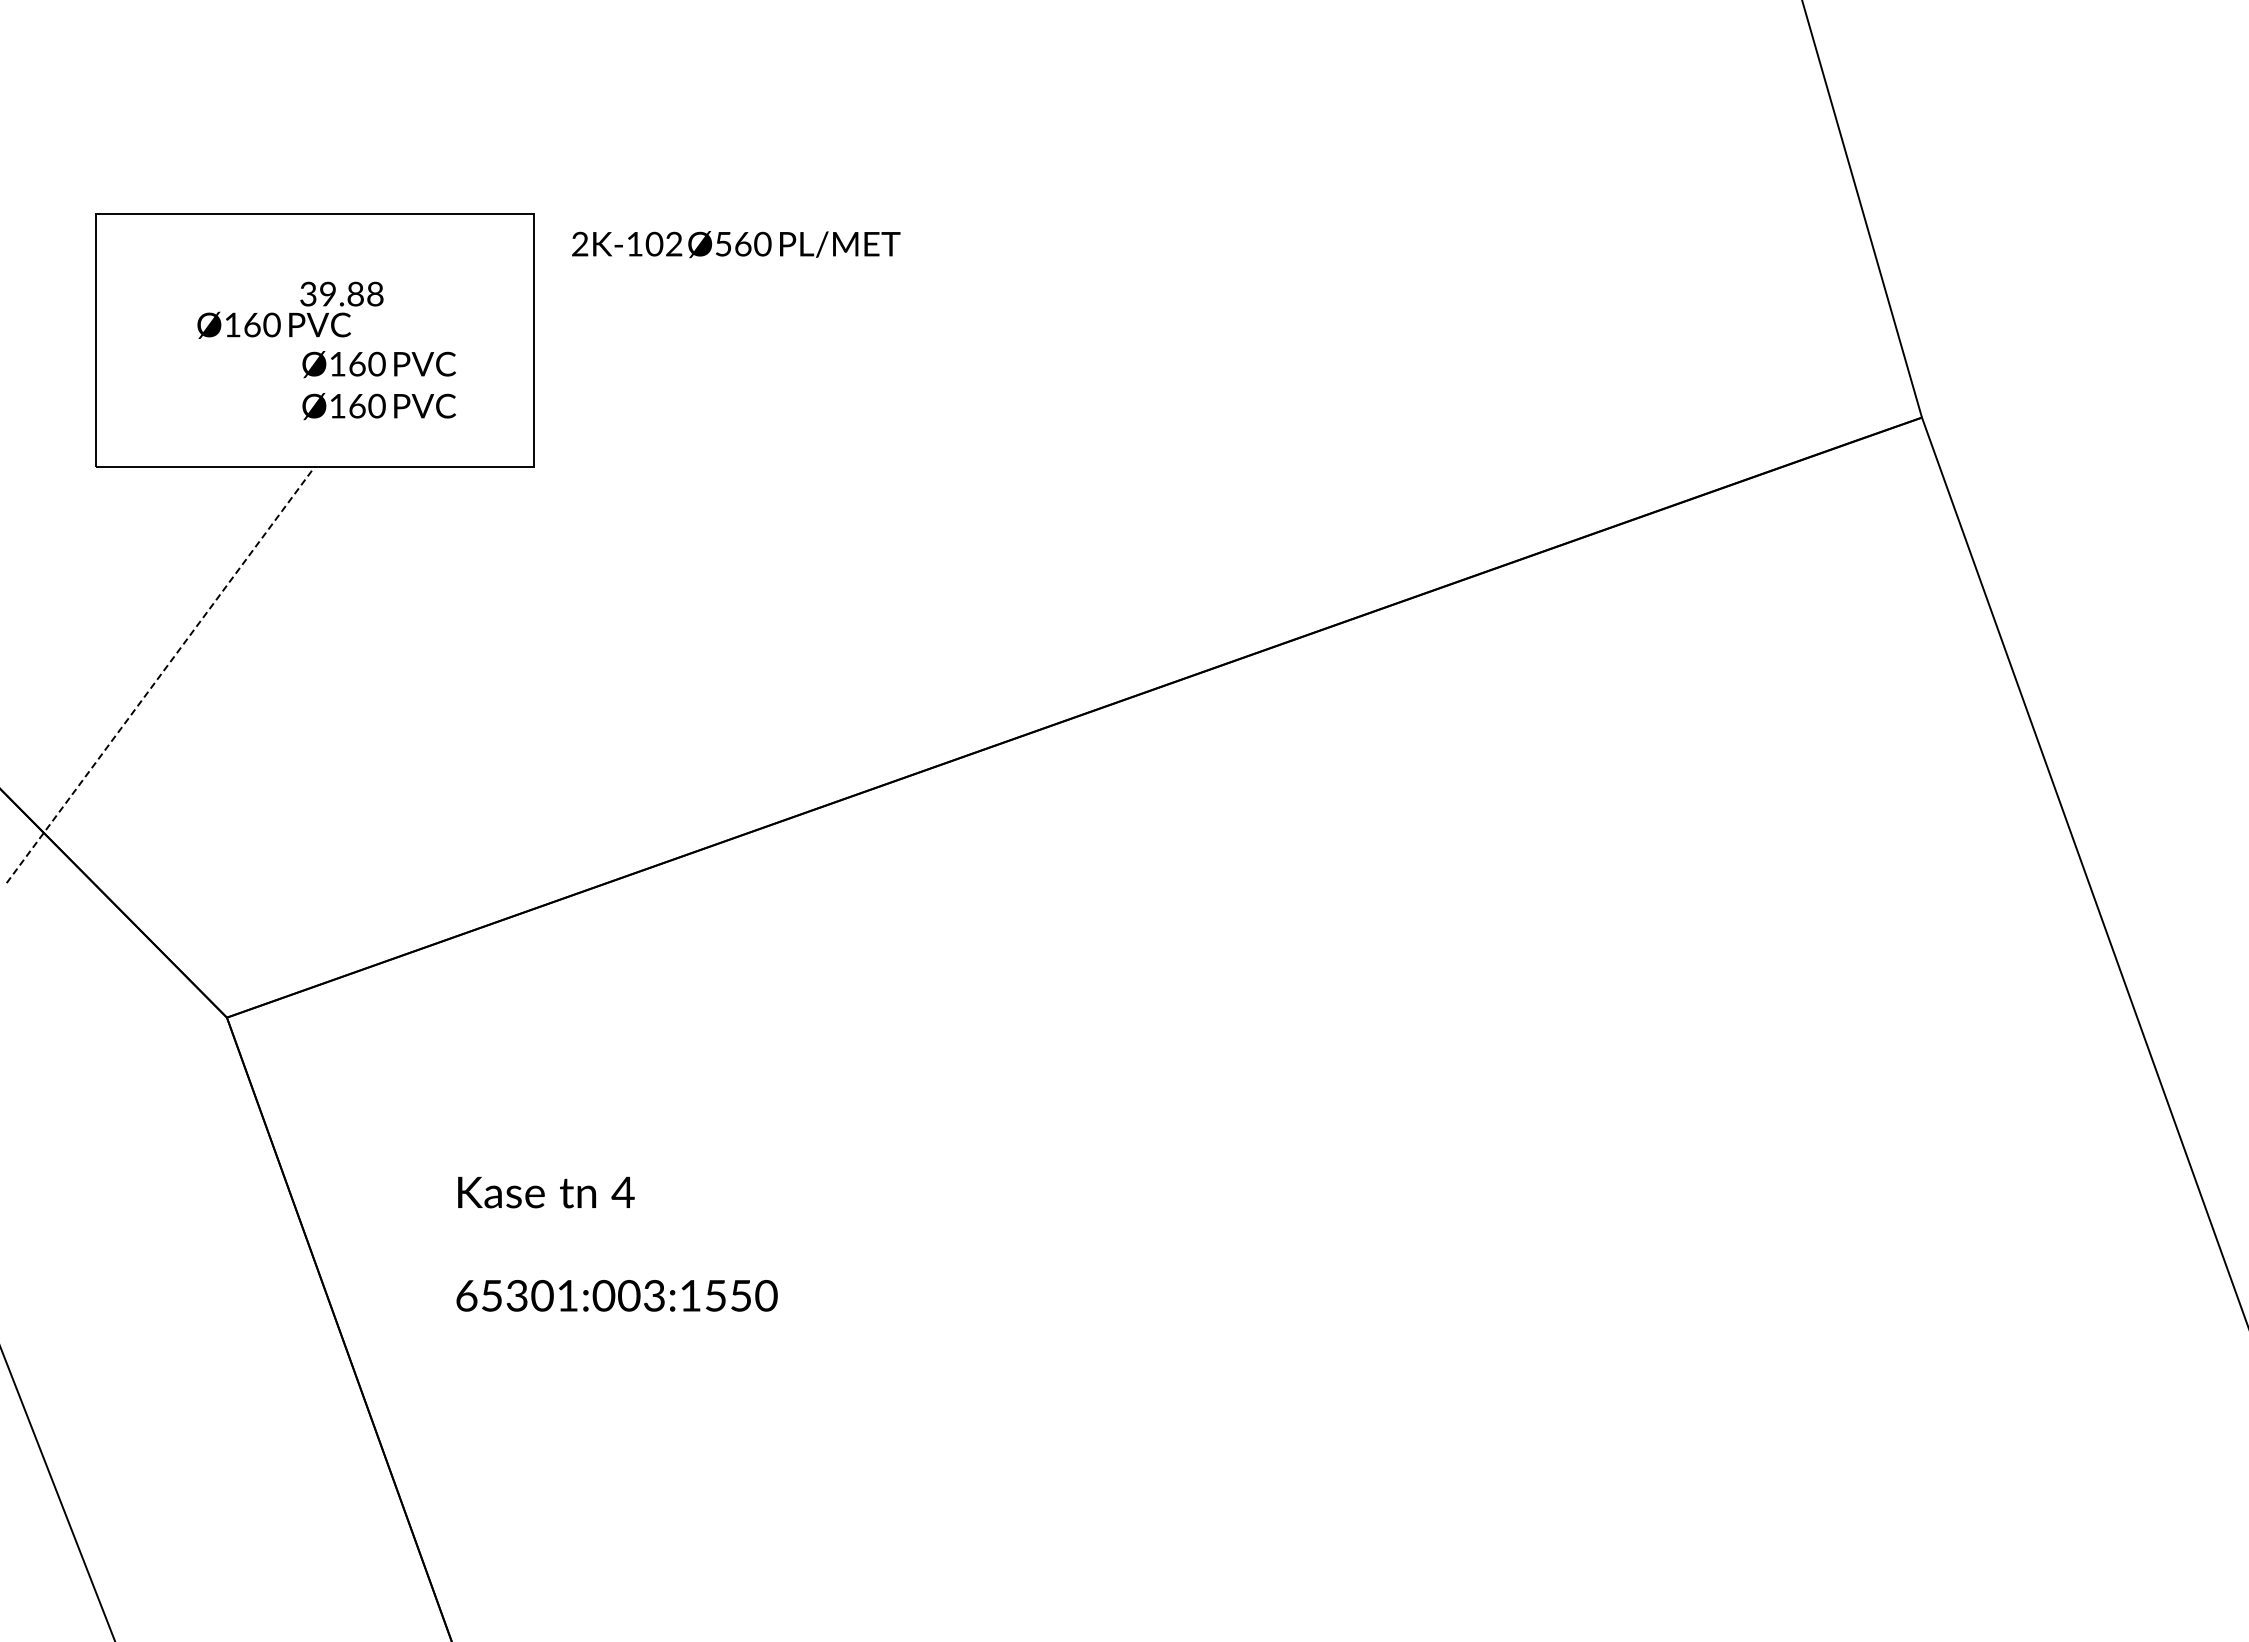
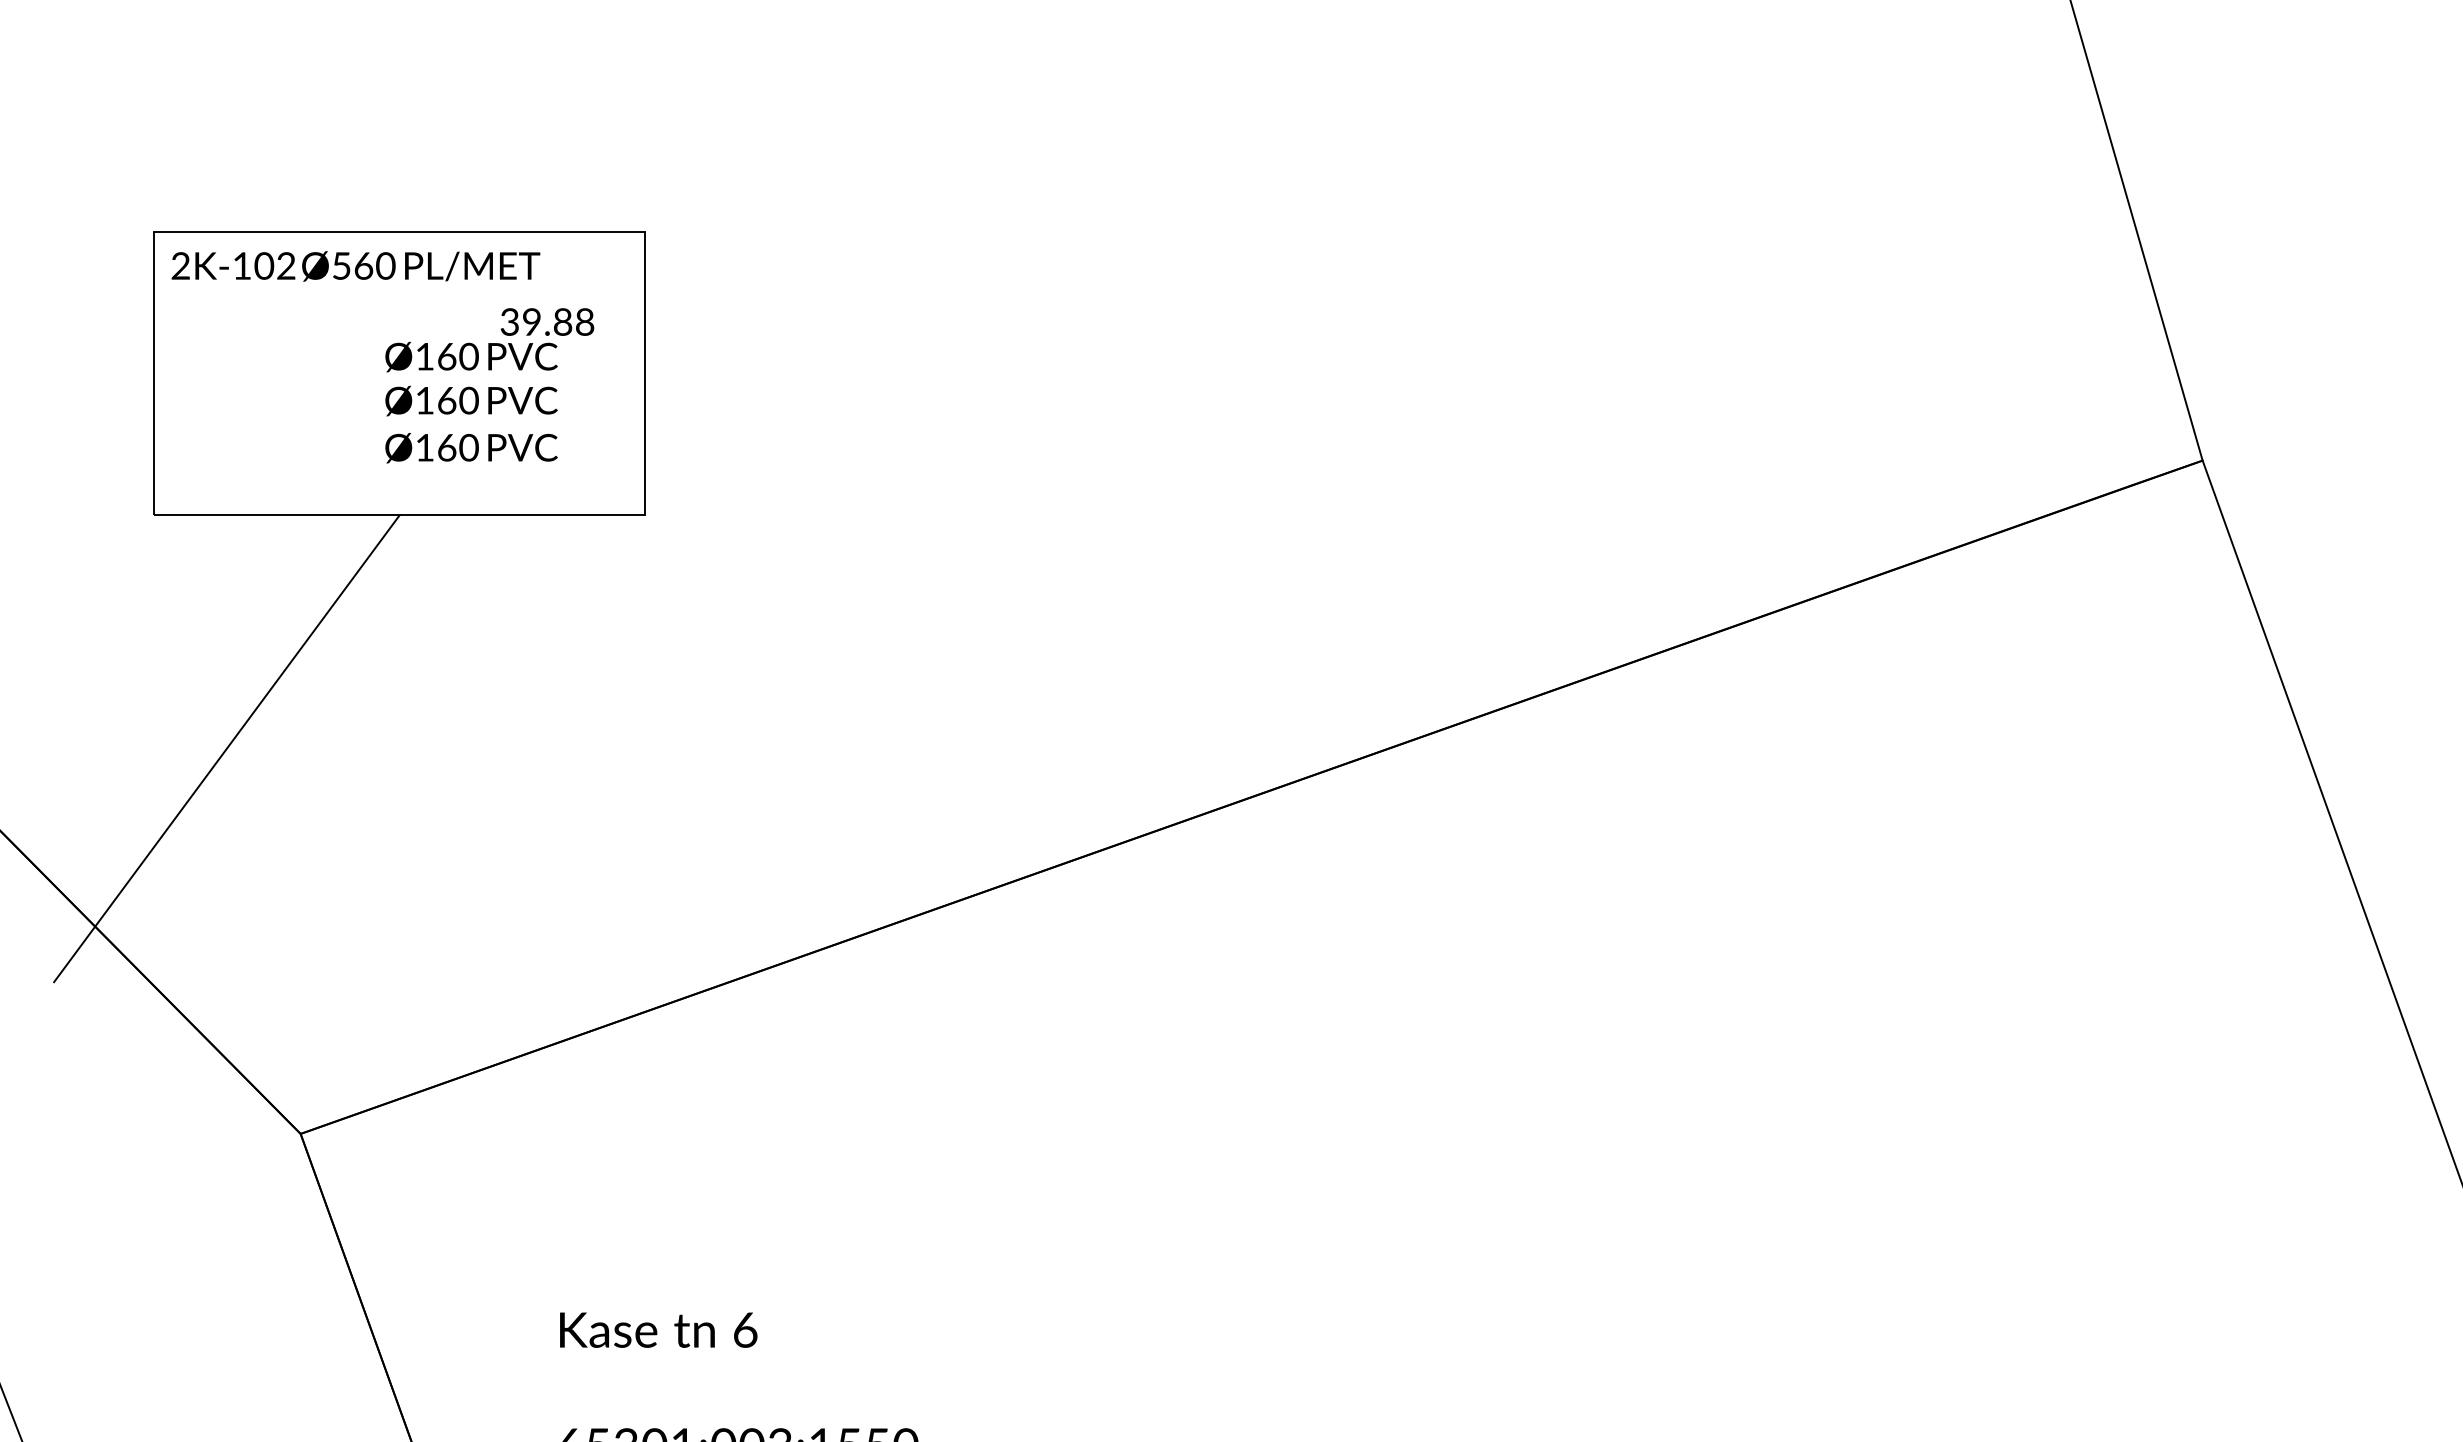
text: (736, 244) -> (356, 266), moved
text: (290, 309) -> (489, 339), moved
line: (161, 674) -> (227, 748), dashed -> solid
text: (622, 1192) -> (744, 1330), 4 -> 6

